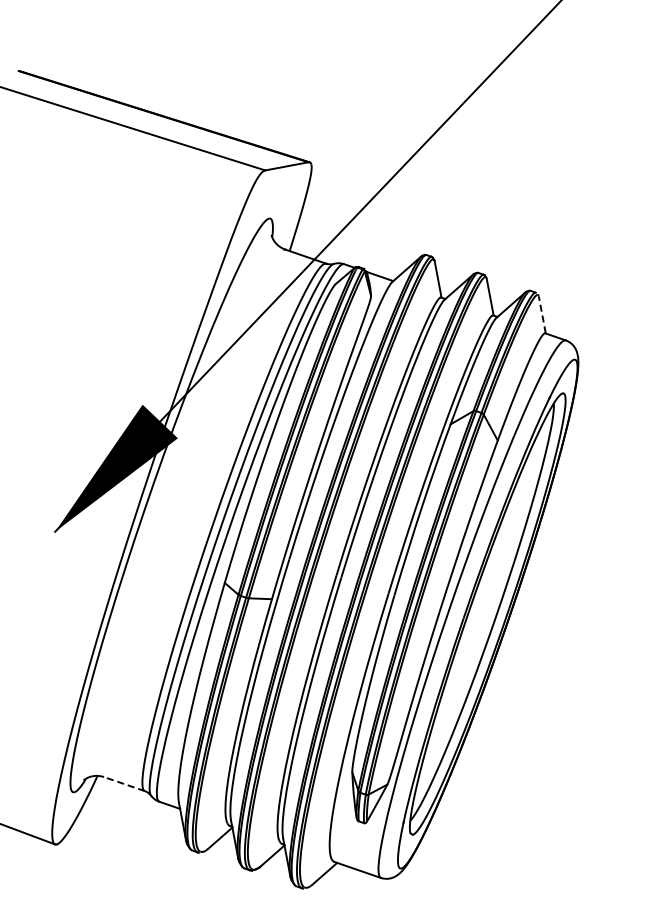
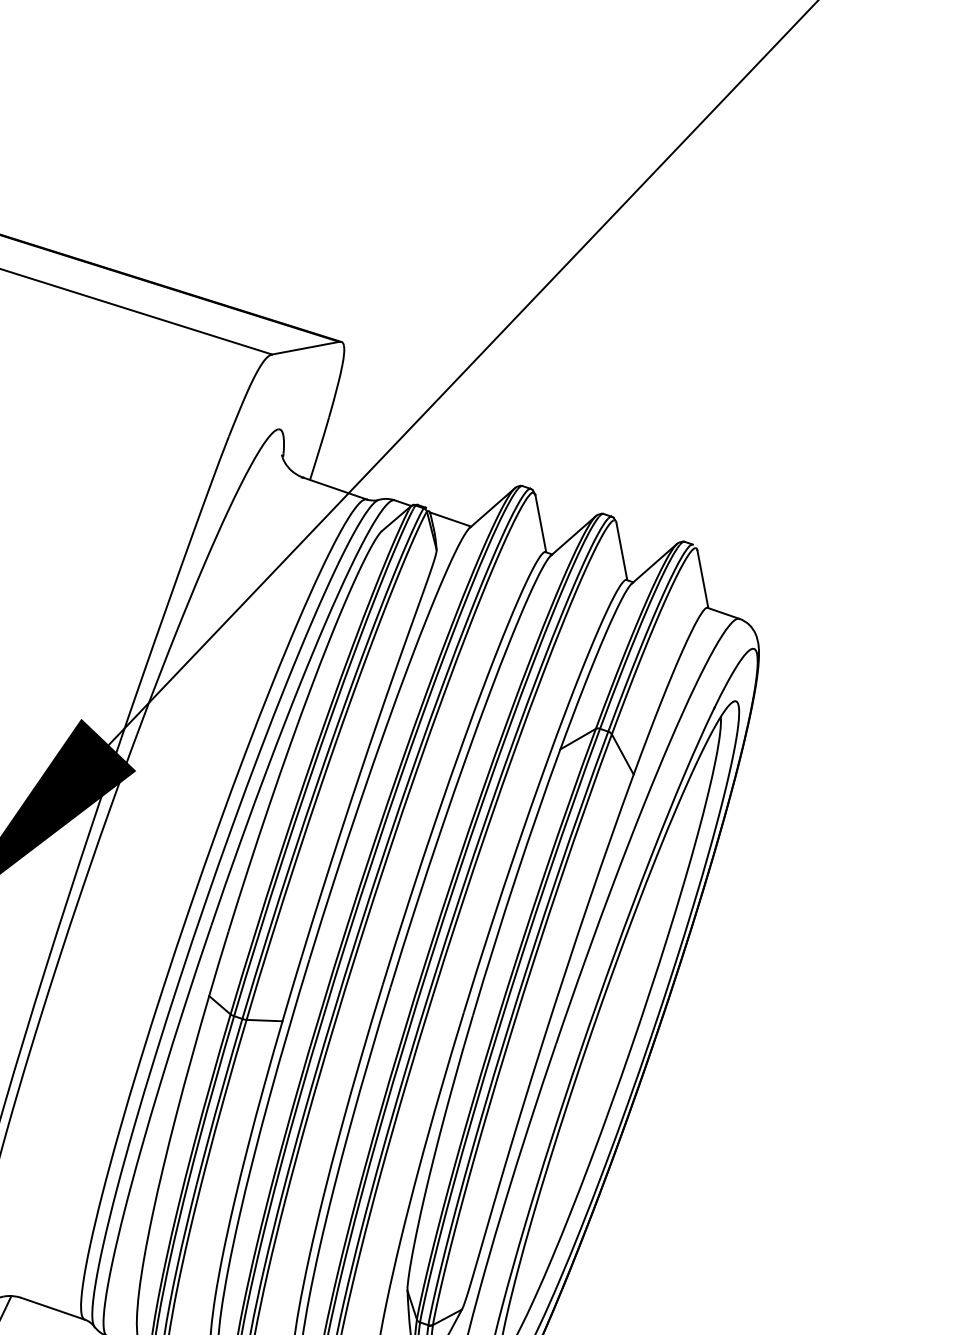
line: (542, 314) -> (703, 578), dashed -> solid
line: (124, 784) -> (53, 1309), dashed -> solid

